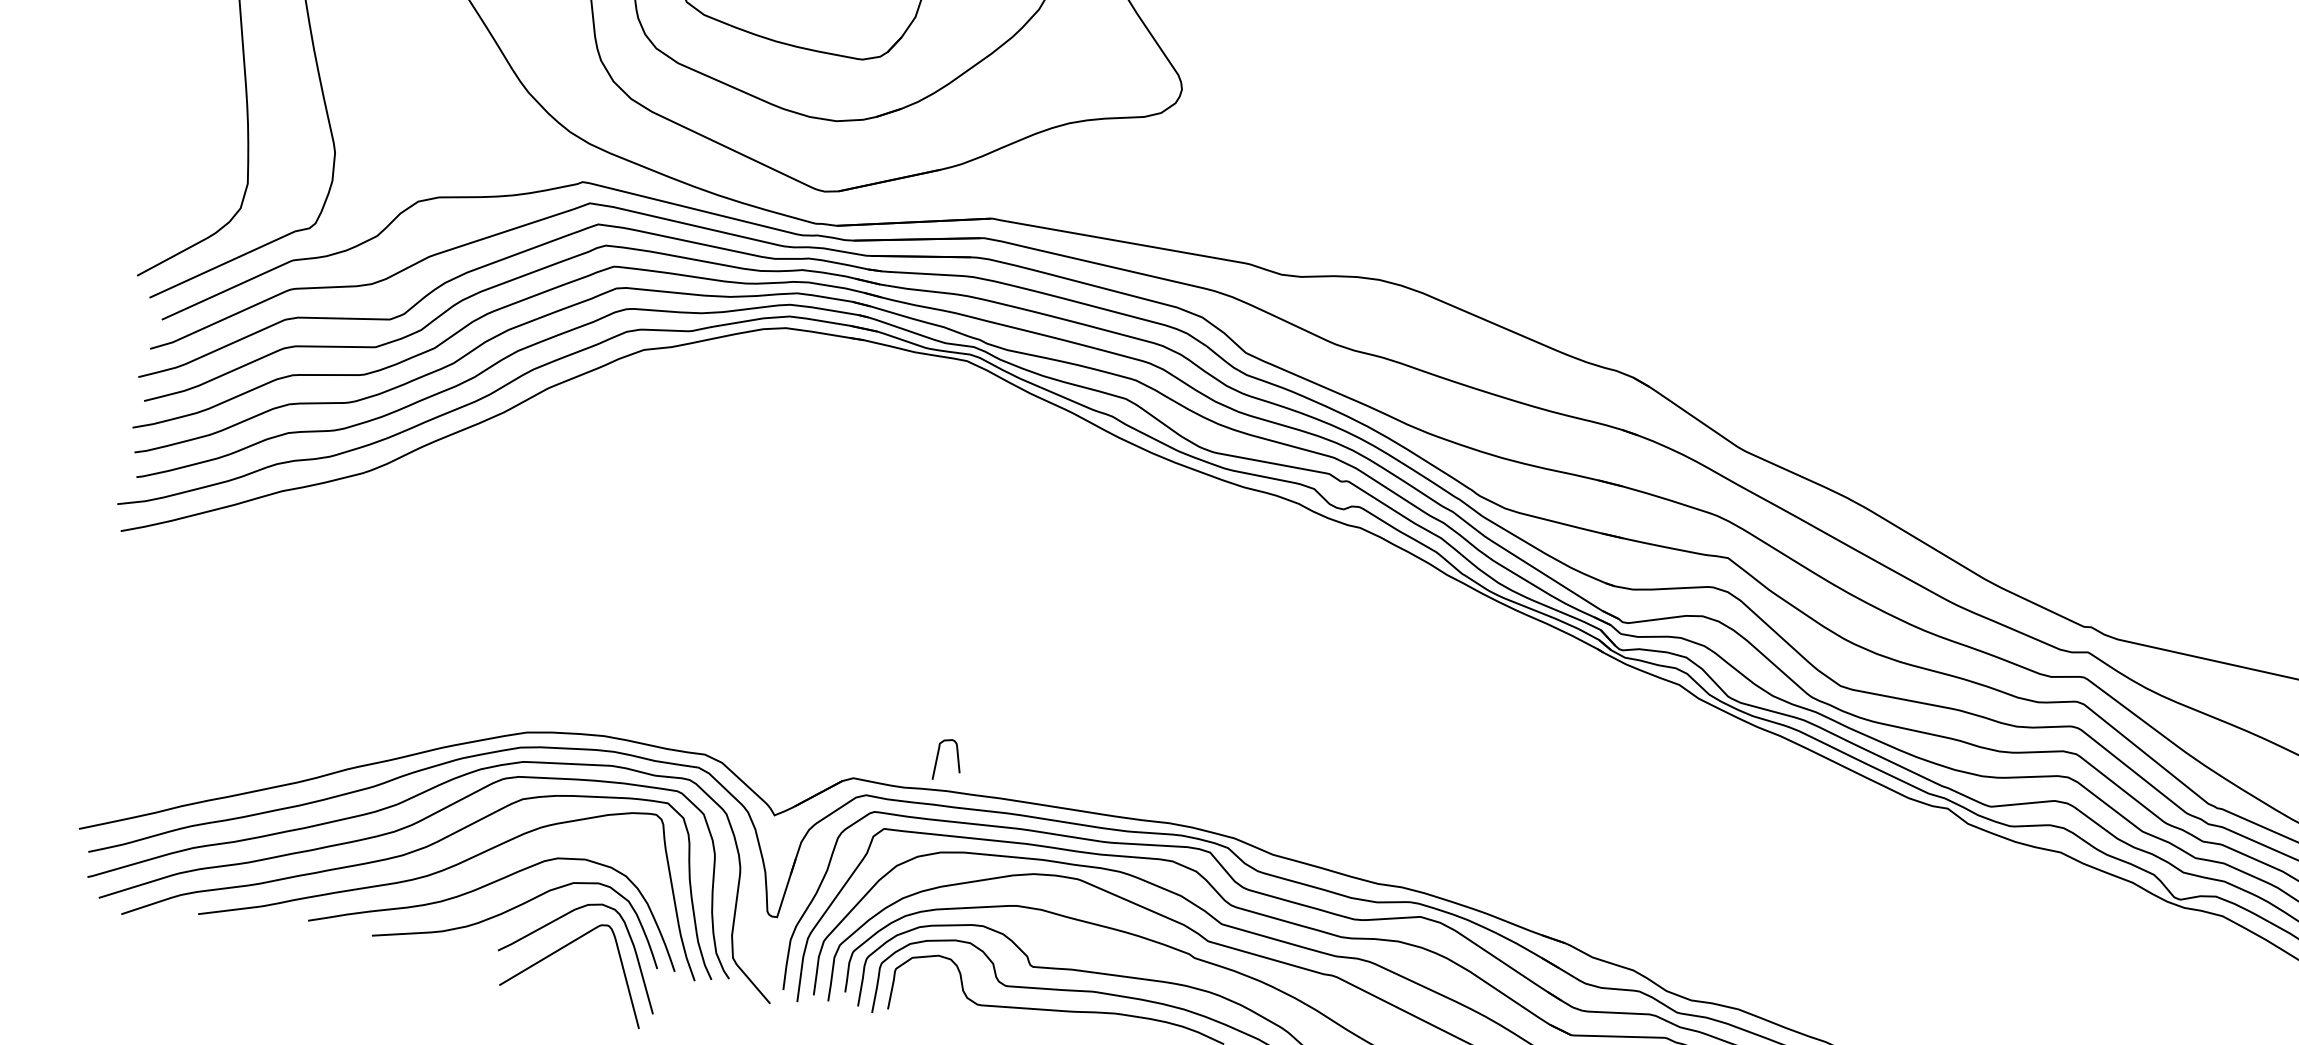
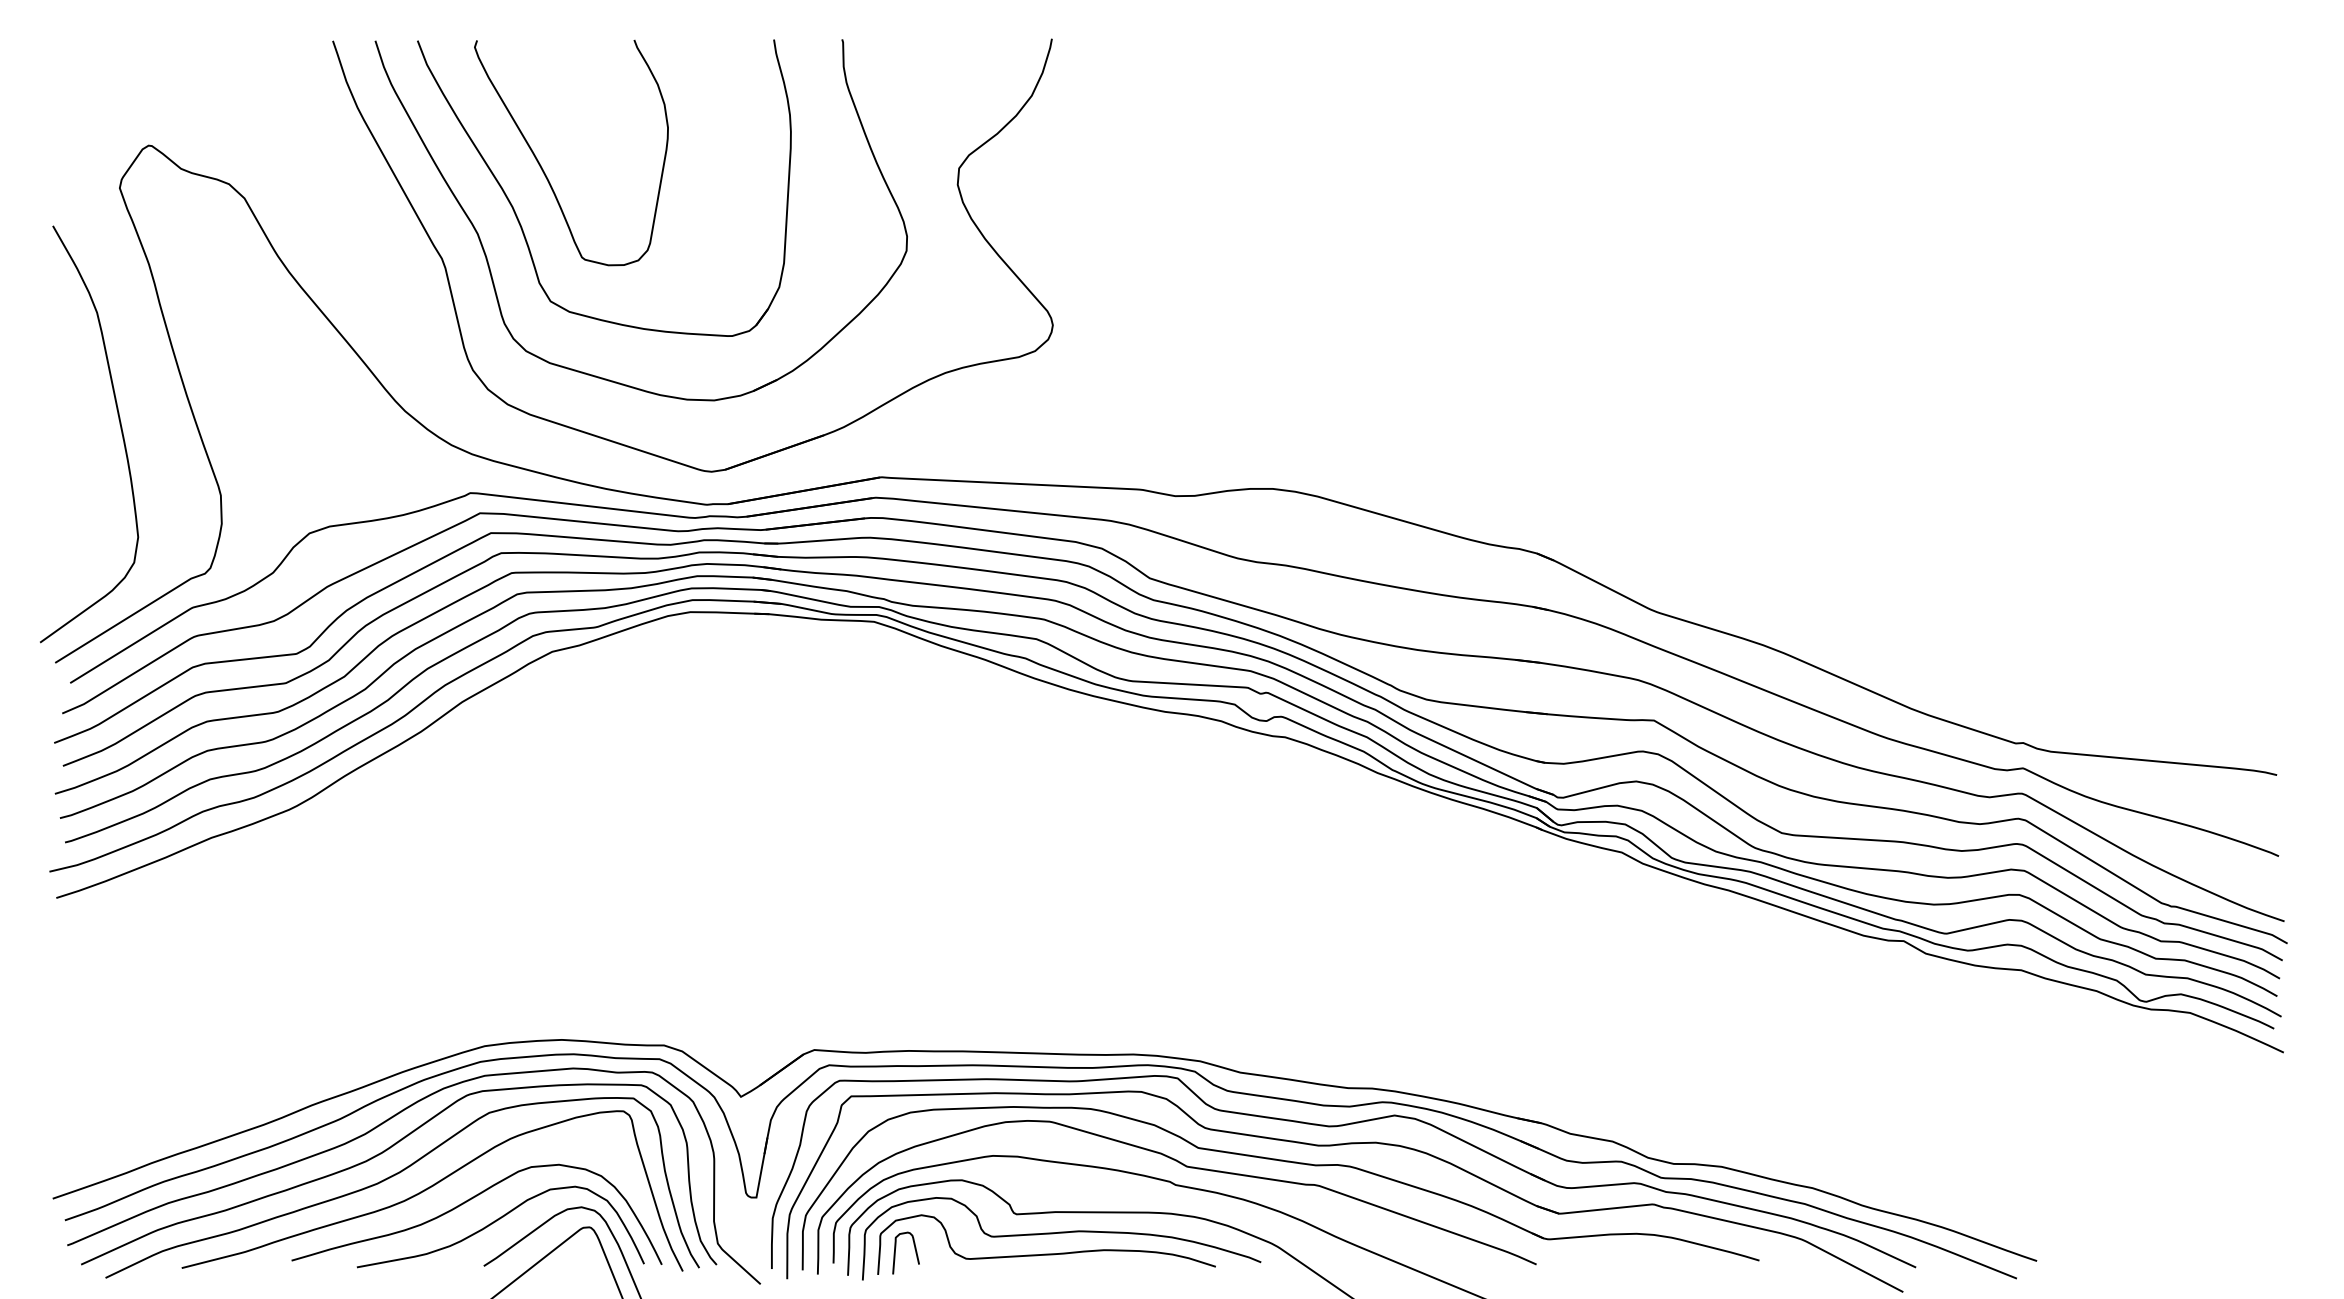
curve: (956, 757) -> (914, 1249), moved

